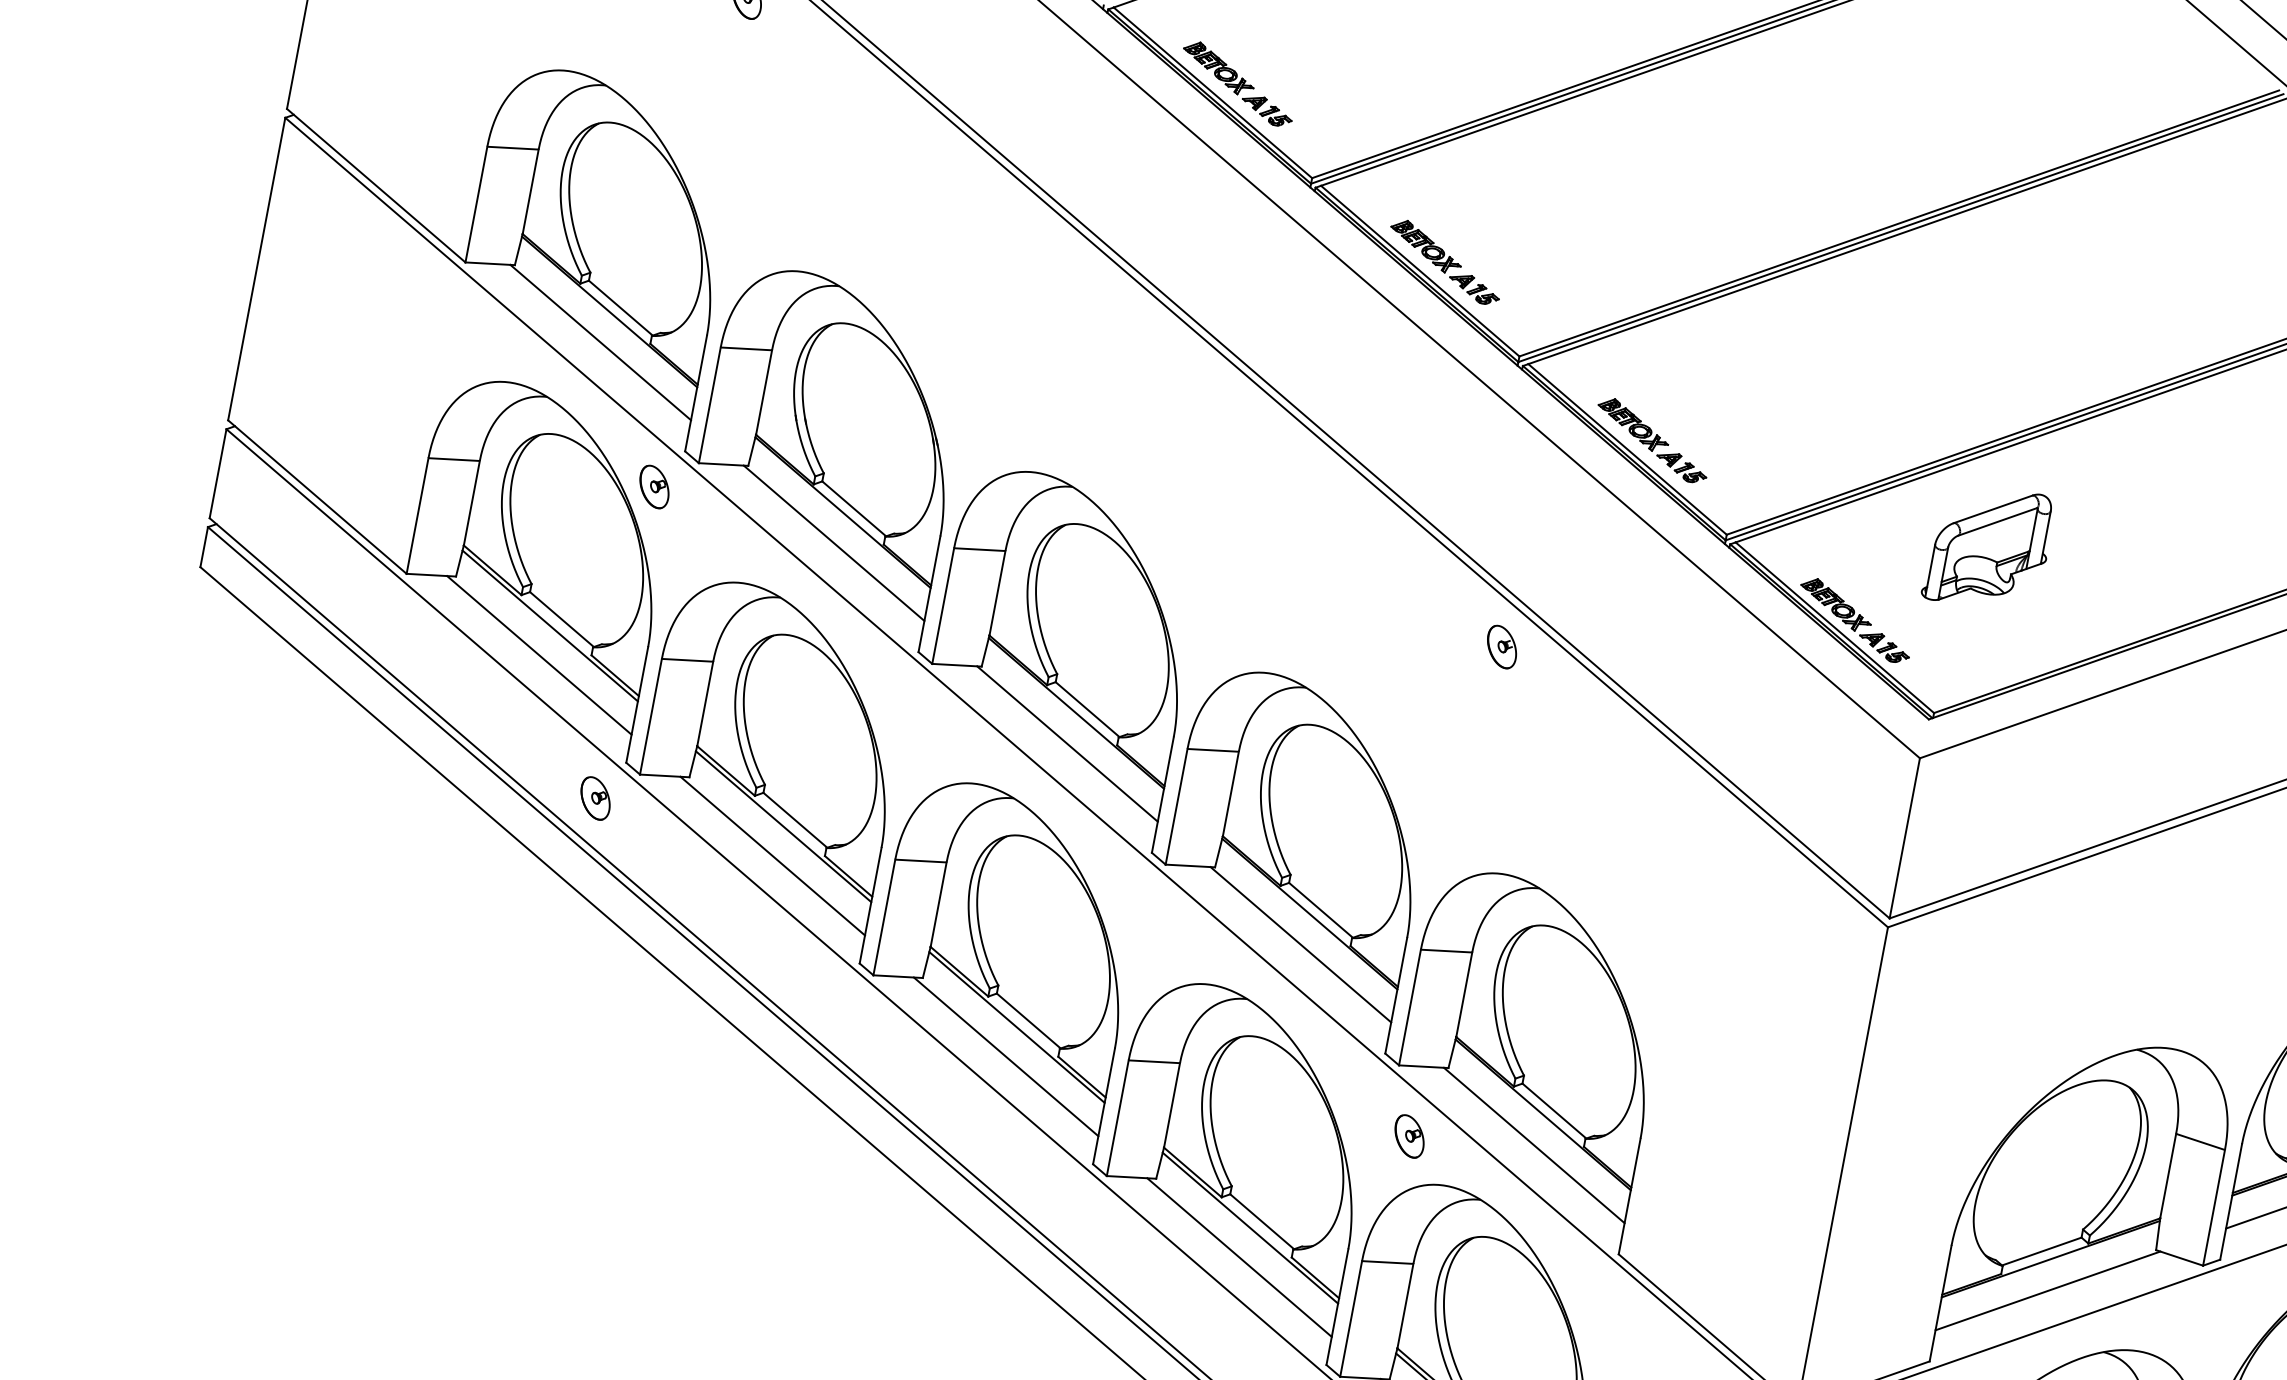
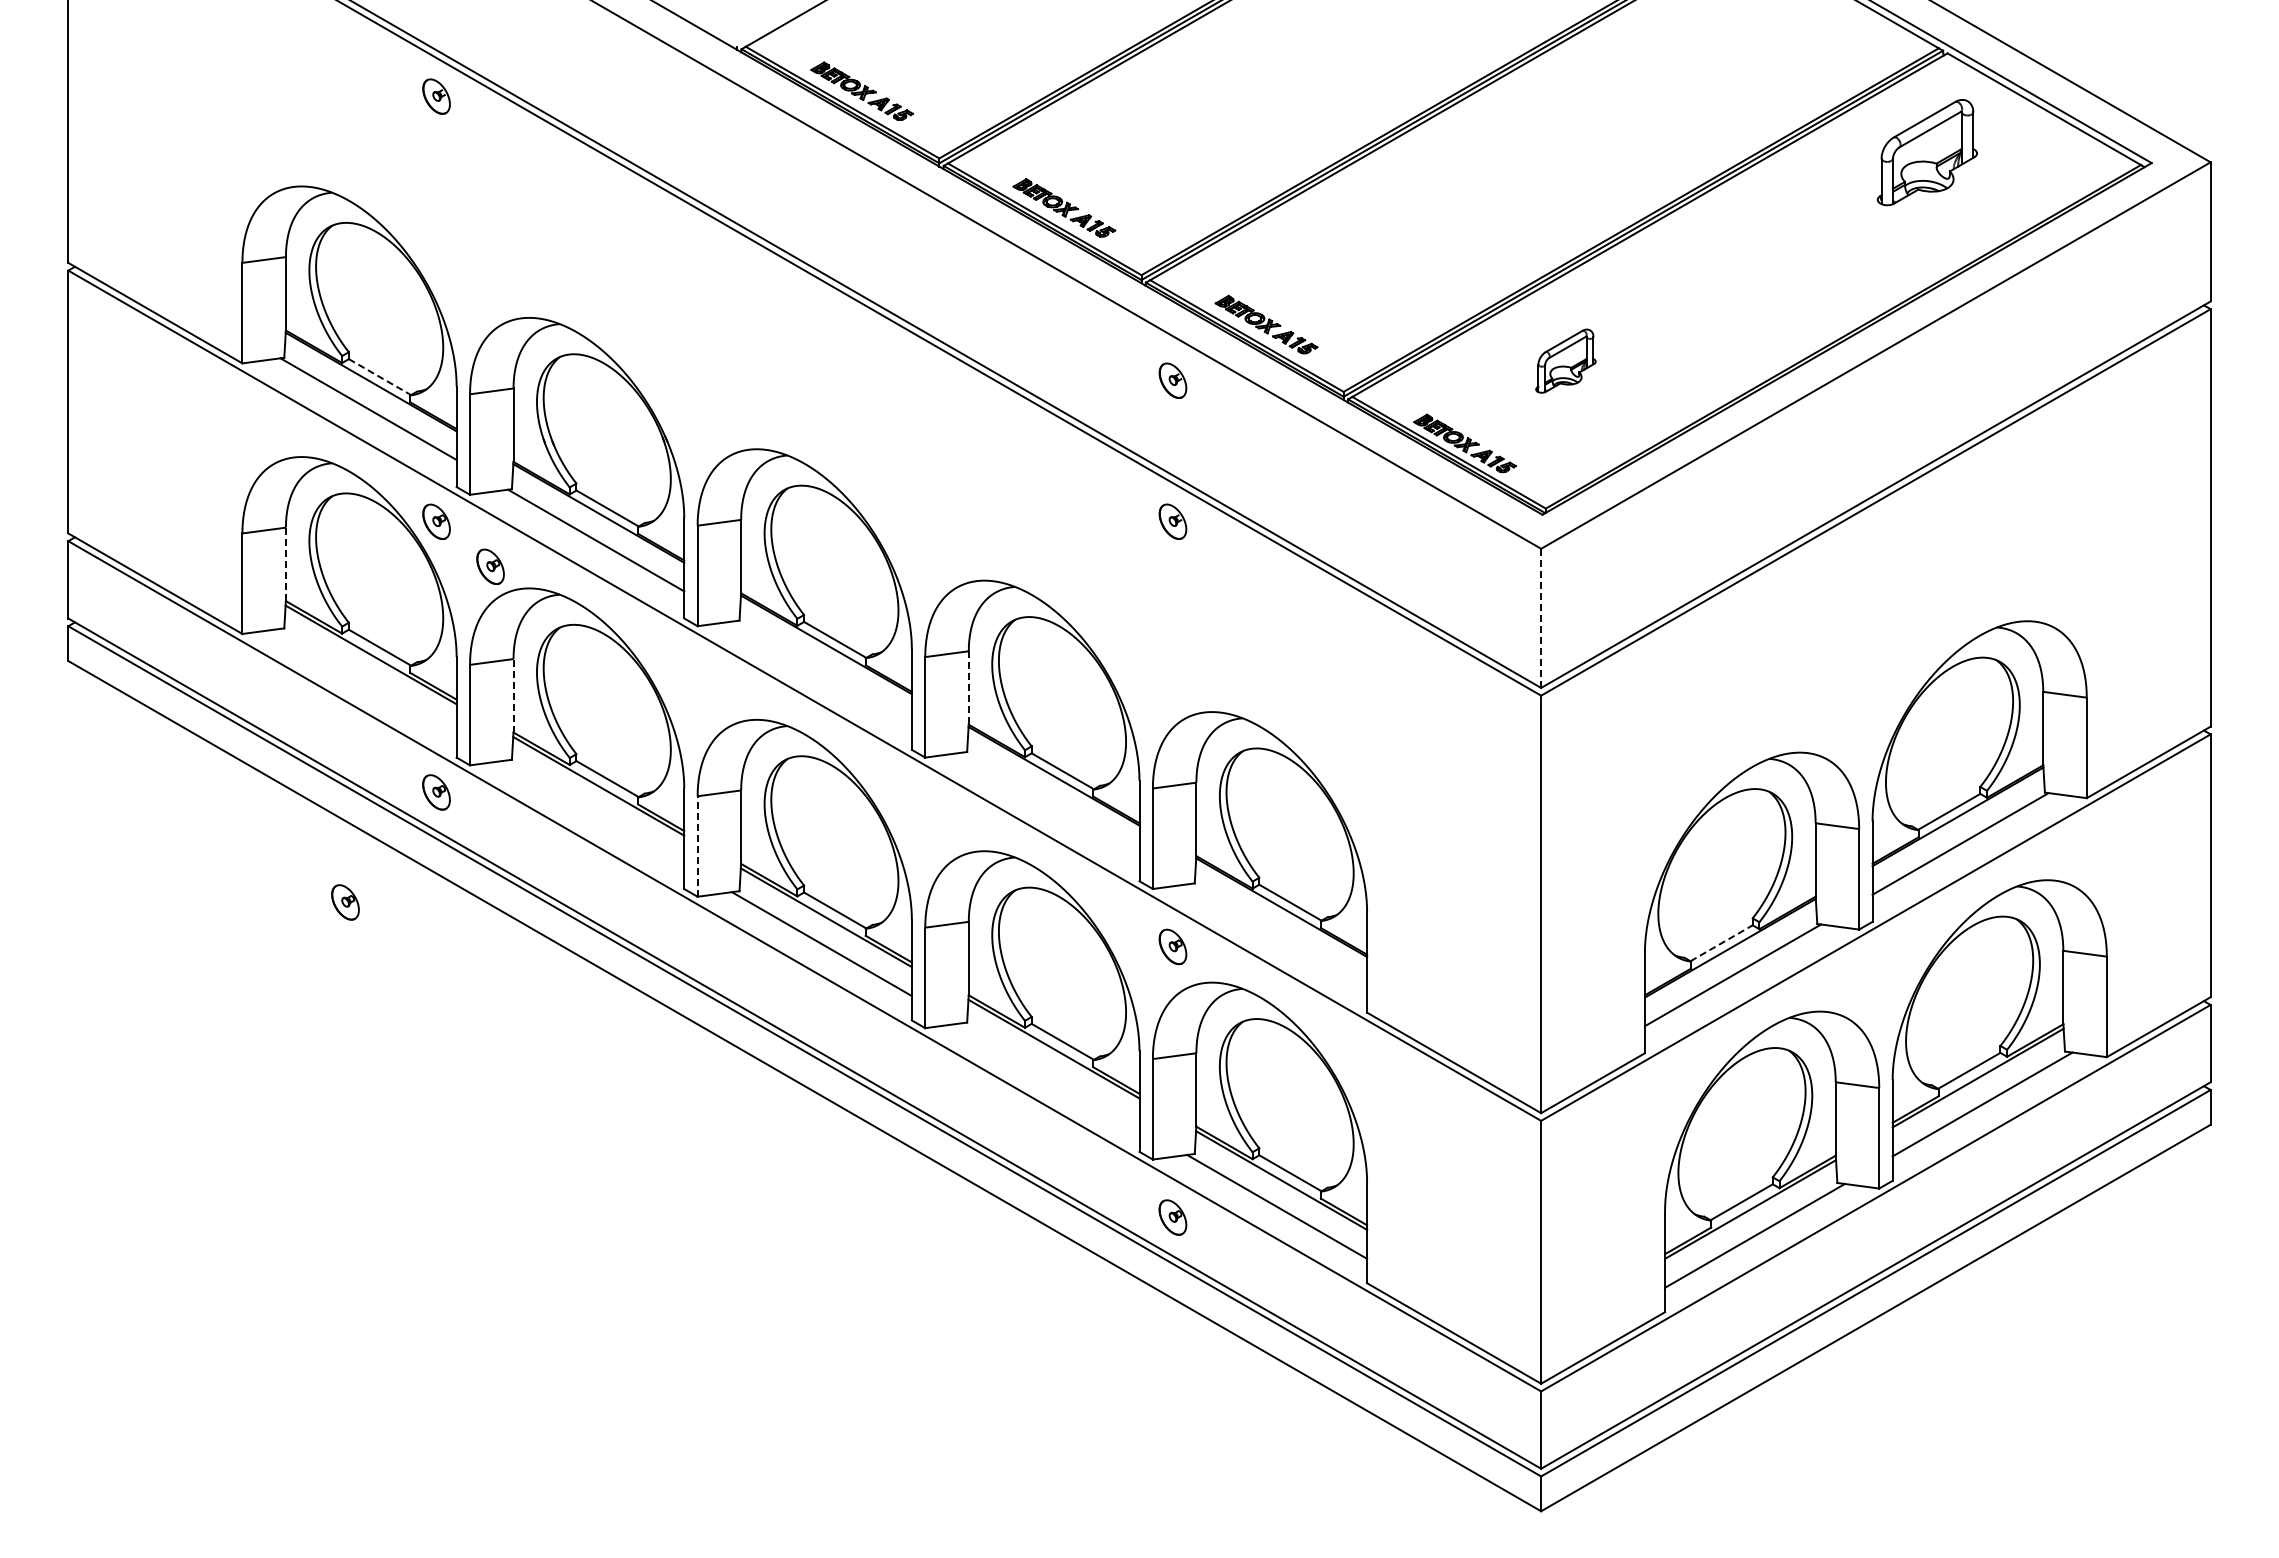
line: (621, 308) -> (380, 377), solid -> dashed
part: (1532, 484) -> (1172, 380), added
line: (471, 503) -> (285, 564), solid -> dashed
part: (1988, 546) -> (1565, 360), size x0.6
part: (706, 550) -> (490, 566), added
line: (539, 655) -> (366, 681), removed
line: (705, 703) -> (513, 695), solid -> dashed
line: (1067, 743) -> (823, 671), removed
line: (1230, 794) -> (968, 688), solid -> dashed
line: (1905, 838) -> (1541, 618), solid -> dashed
line: (773, 855) -> (594, 812), removed
part: (466, 905) -> (345, 902), added
line: (884, 917) -> (697, 846), solid -> dashed
line: (1300, 944) -> (1051, 803), removed
line: (1533, 1145) -> (1278, 934), removed
line: (2041, 1251) -> (1721, 943), solid -> dashed
line: (1239, 1257) -> (1049, 1075), removed

